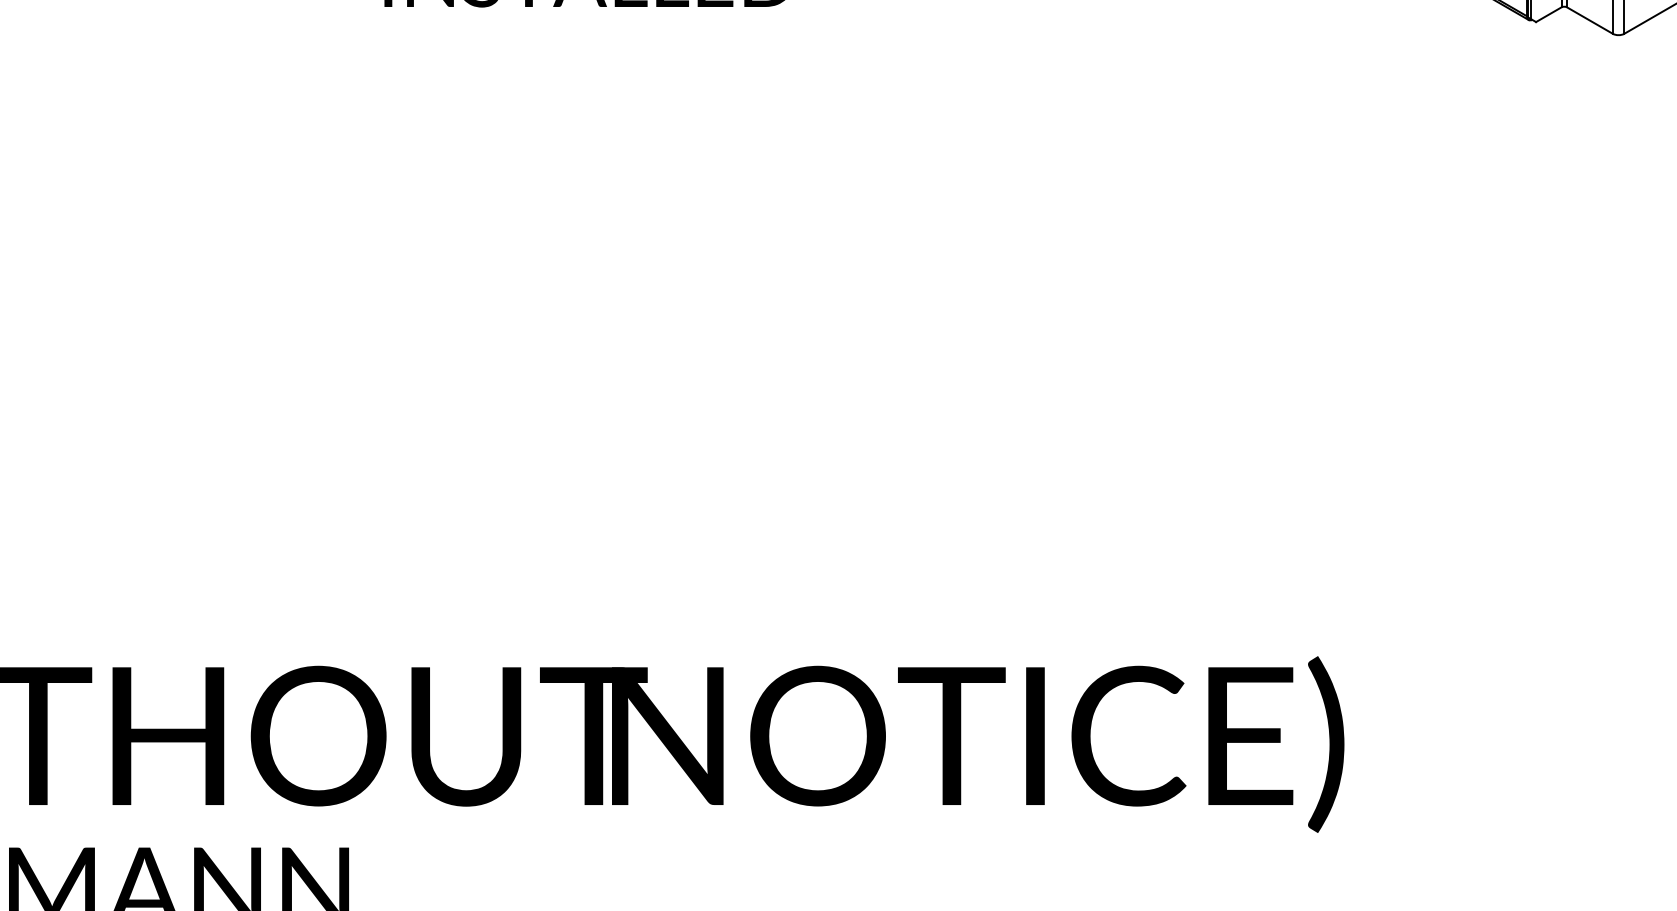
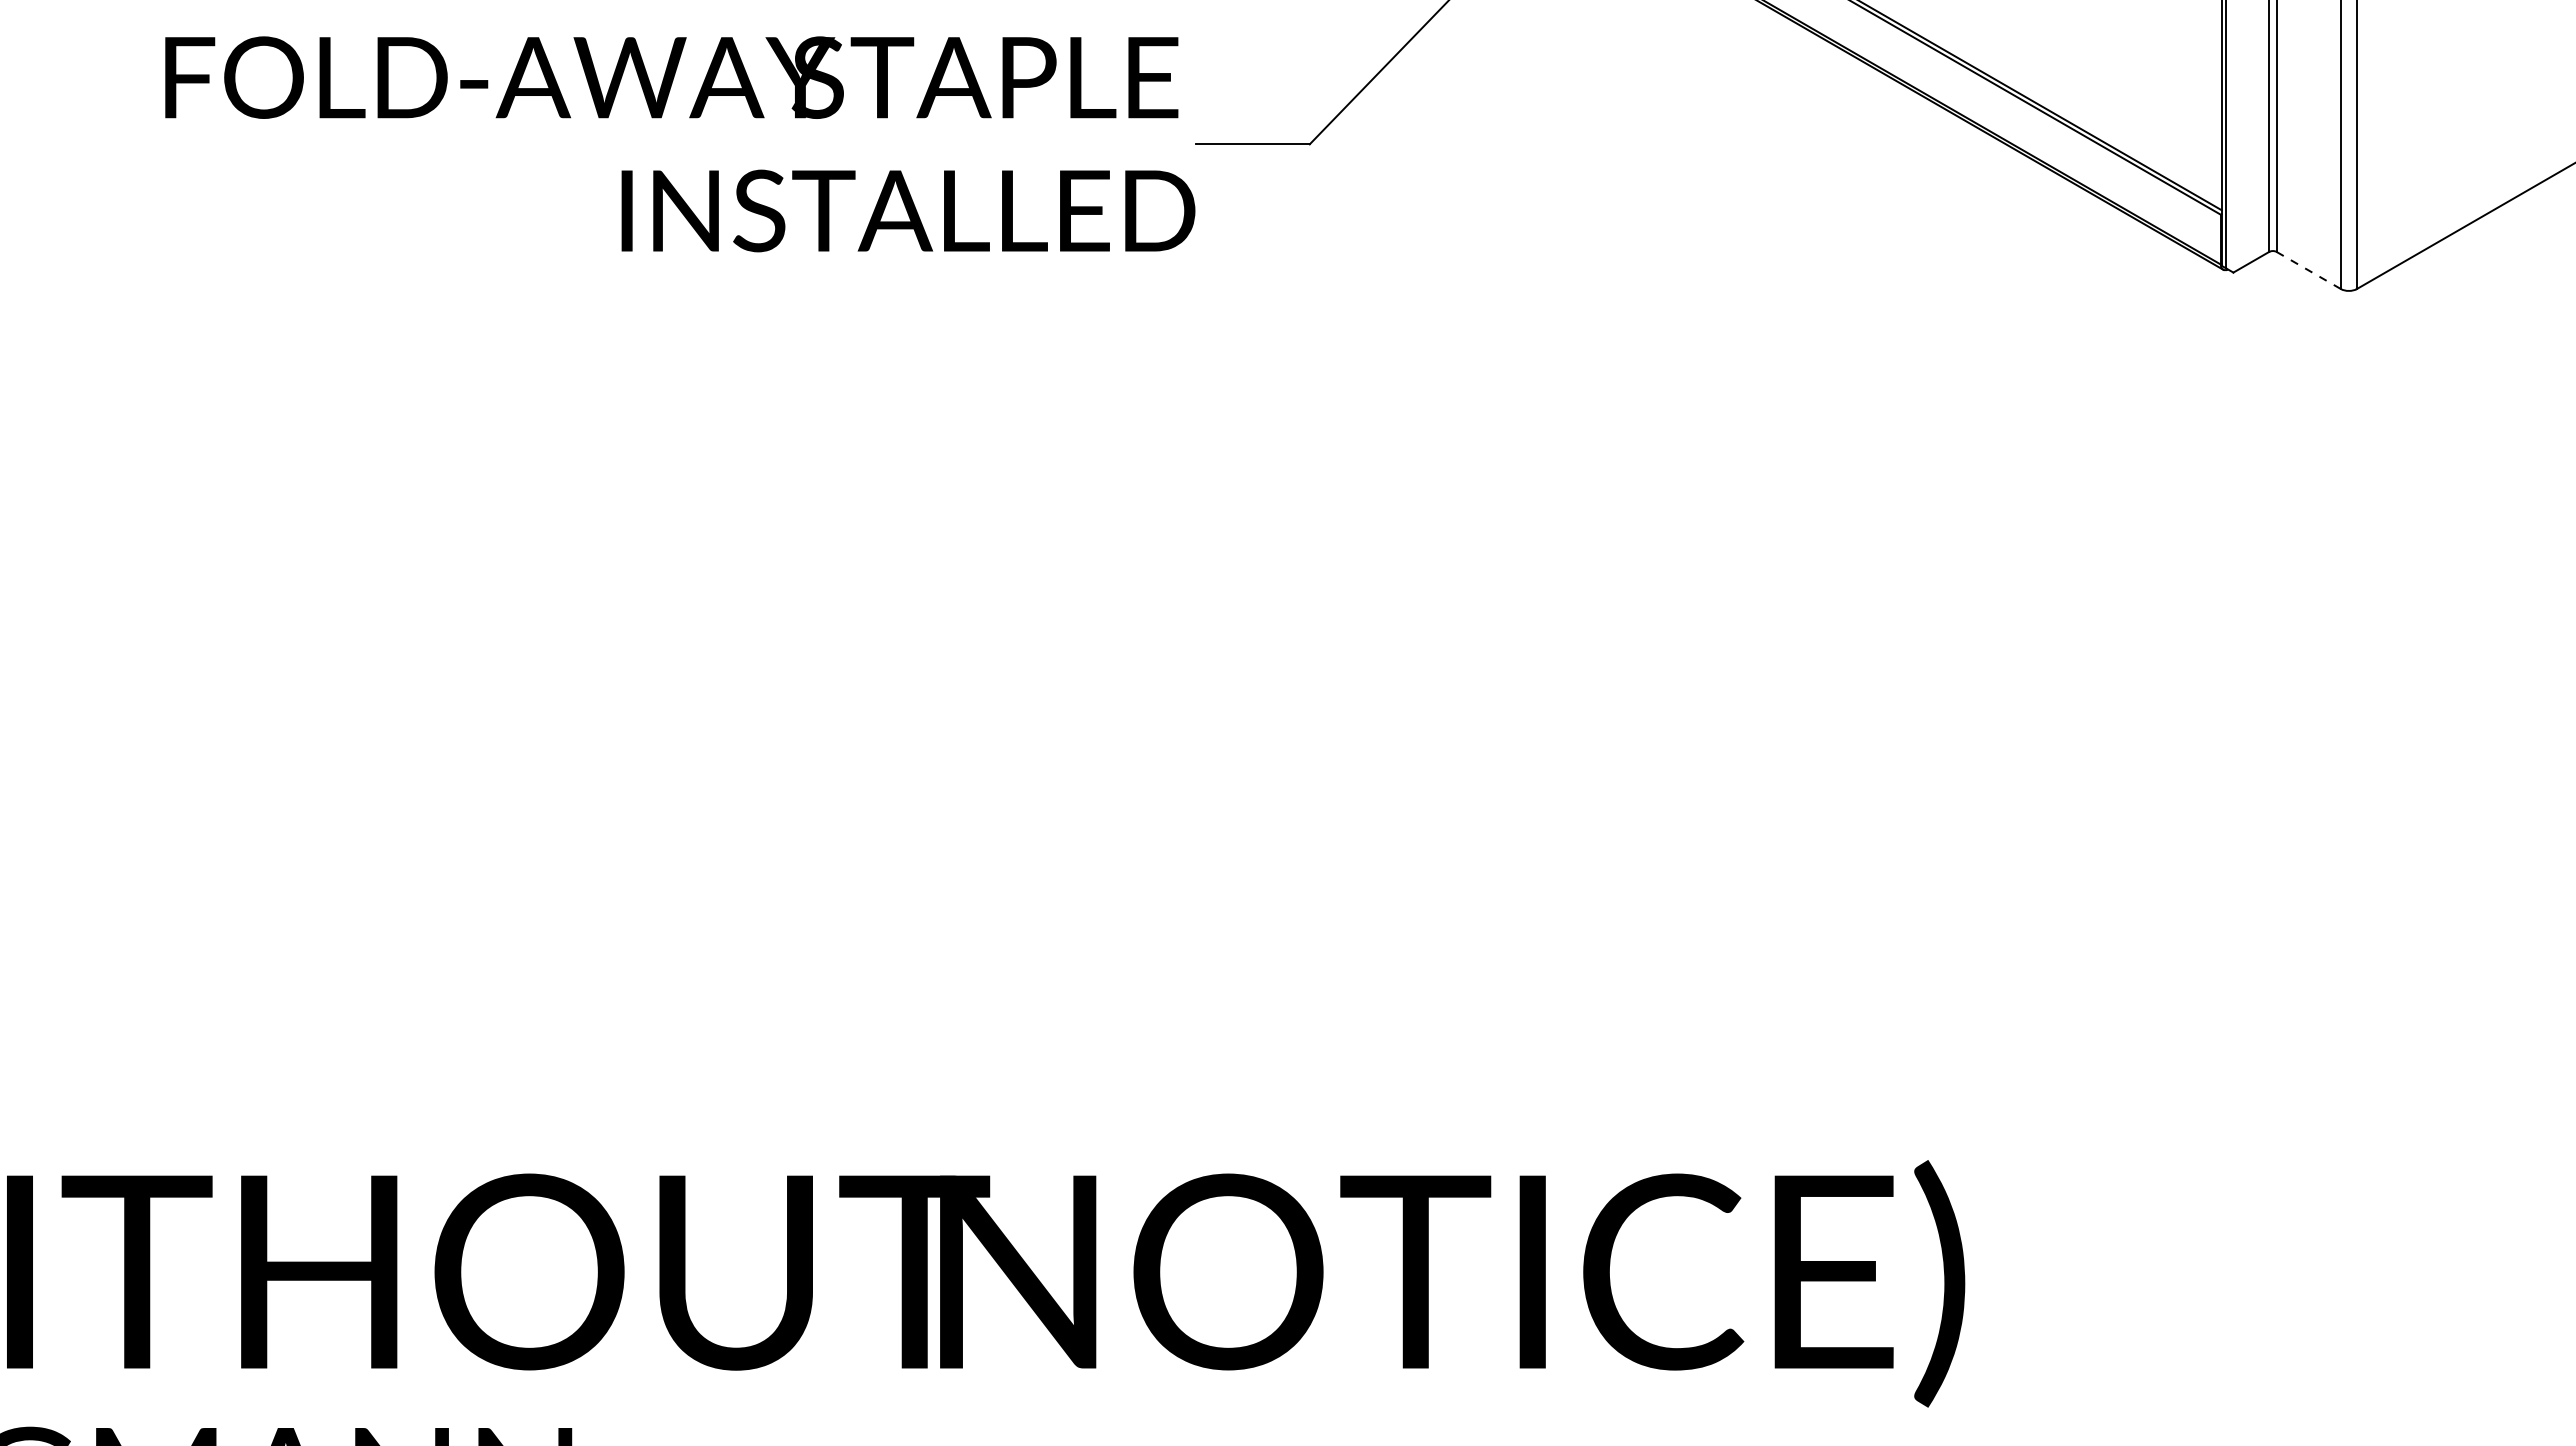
line: (1589, 20) -> (2308, 270), solid -> dashed

